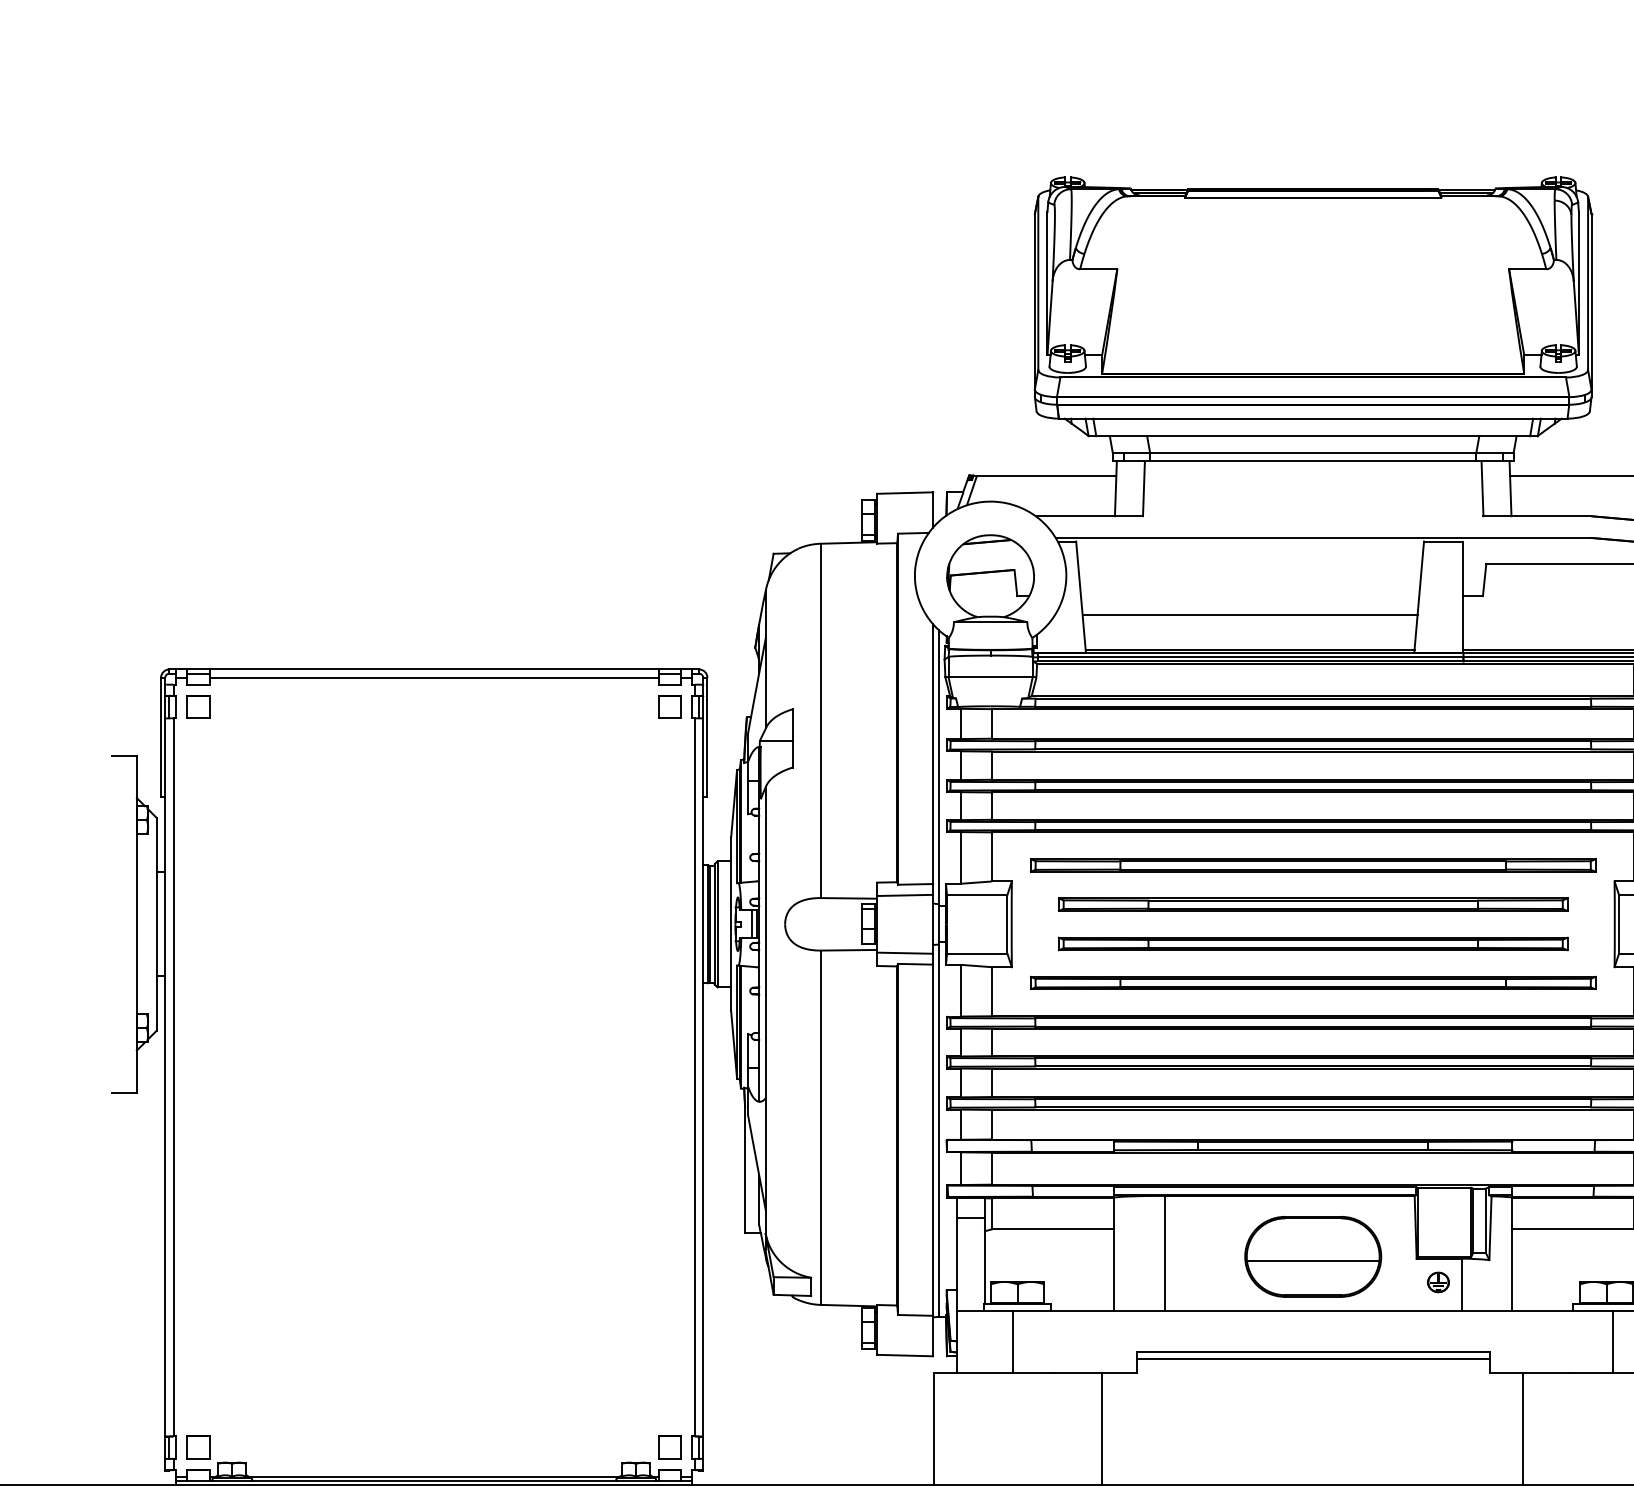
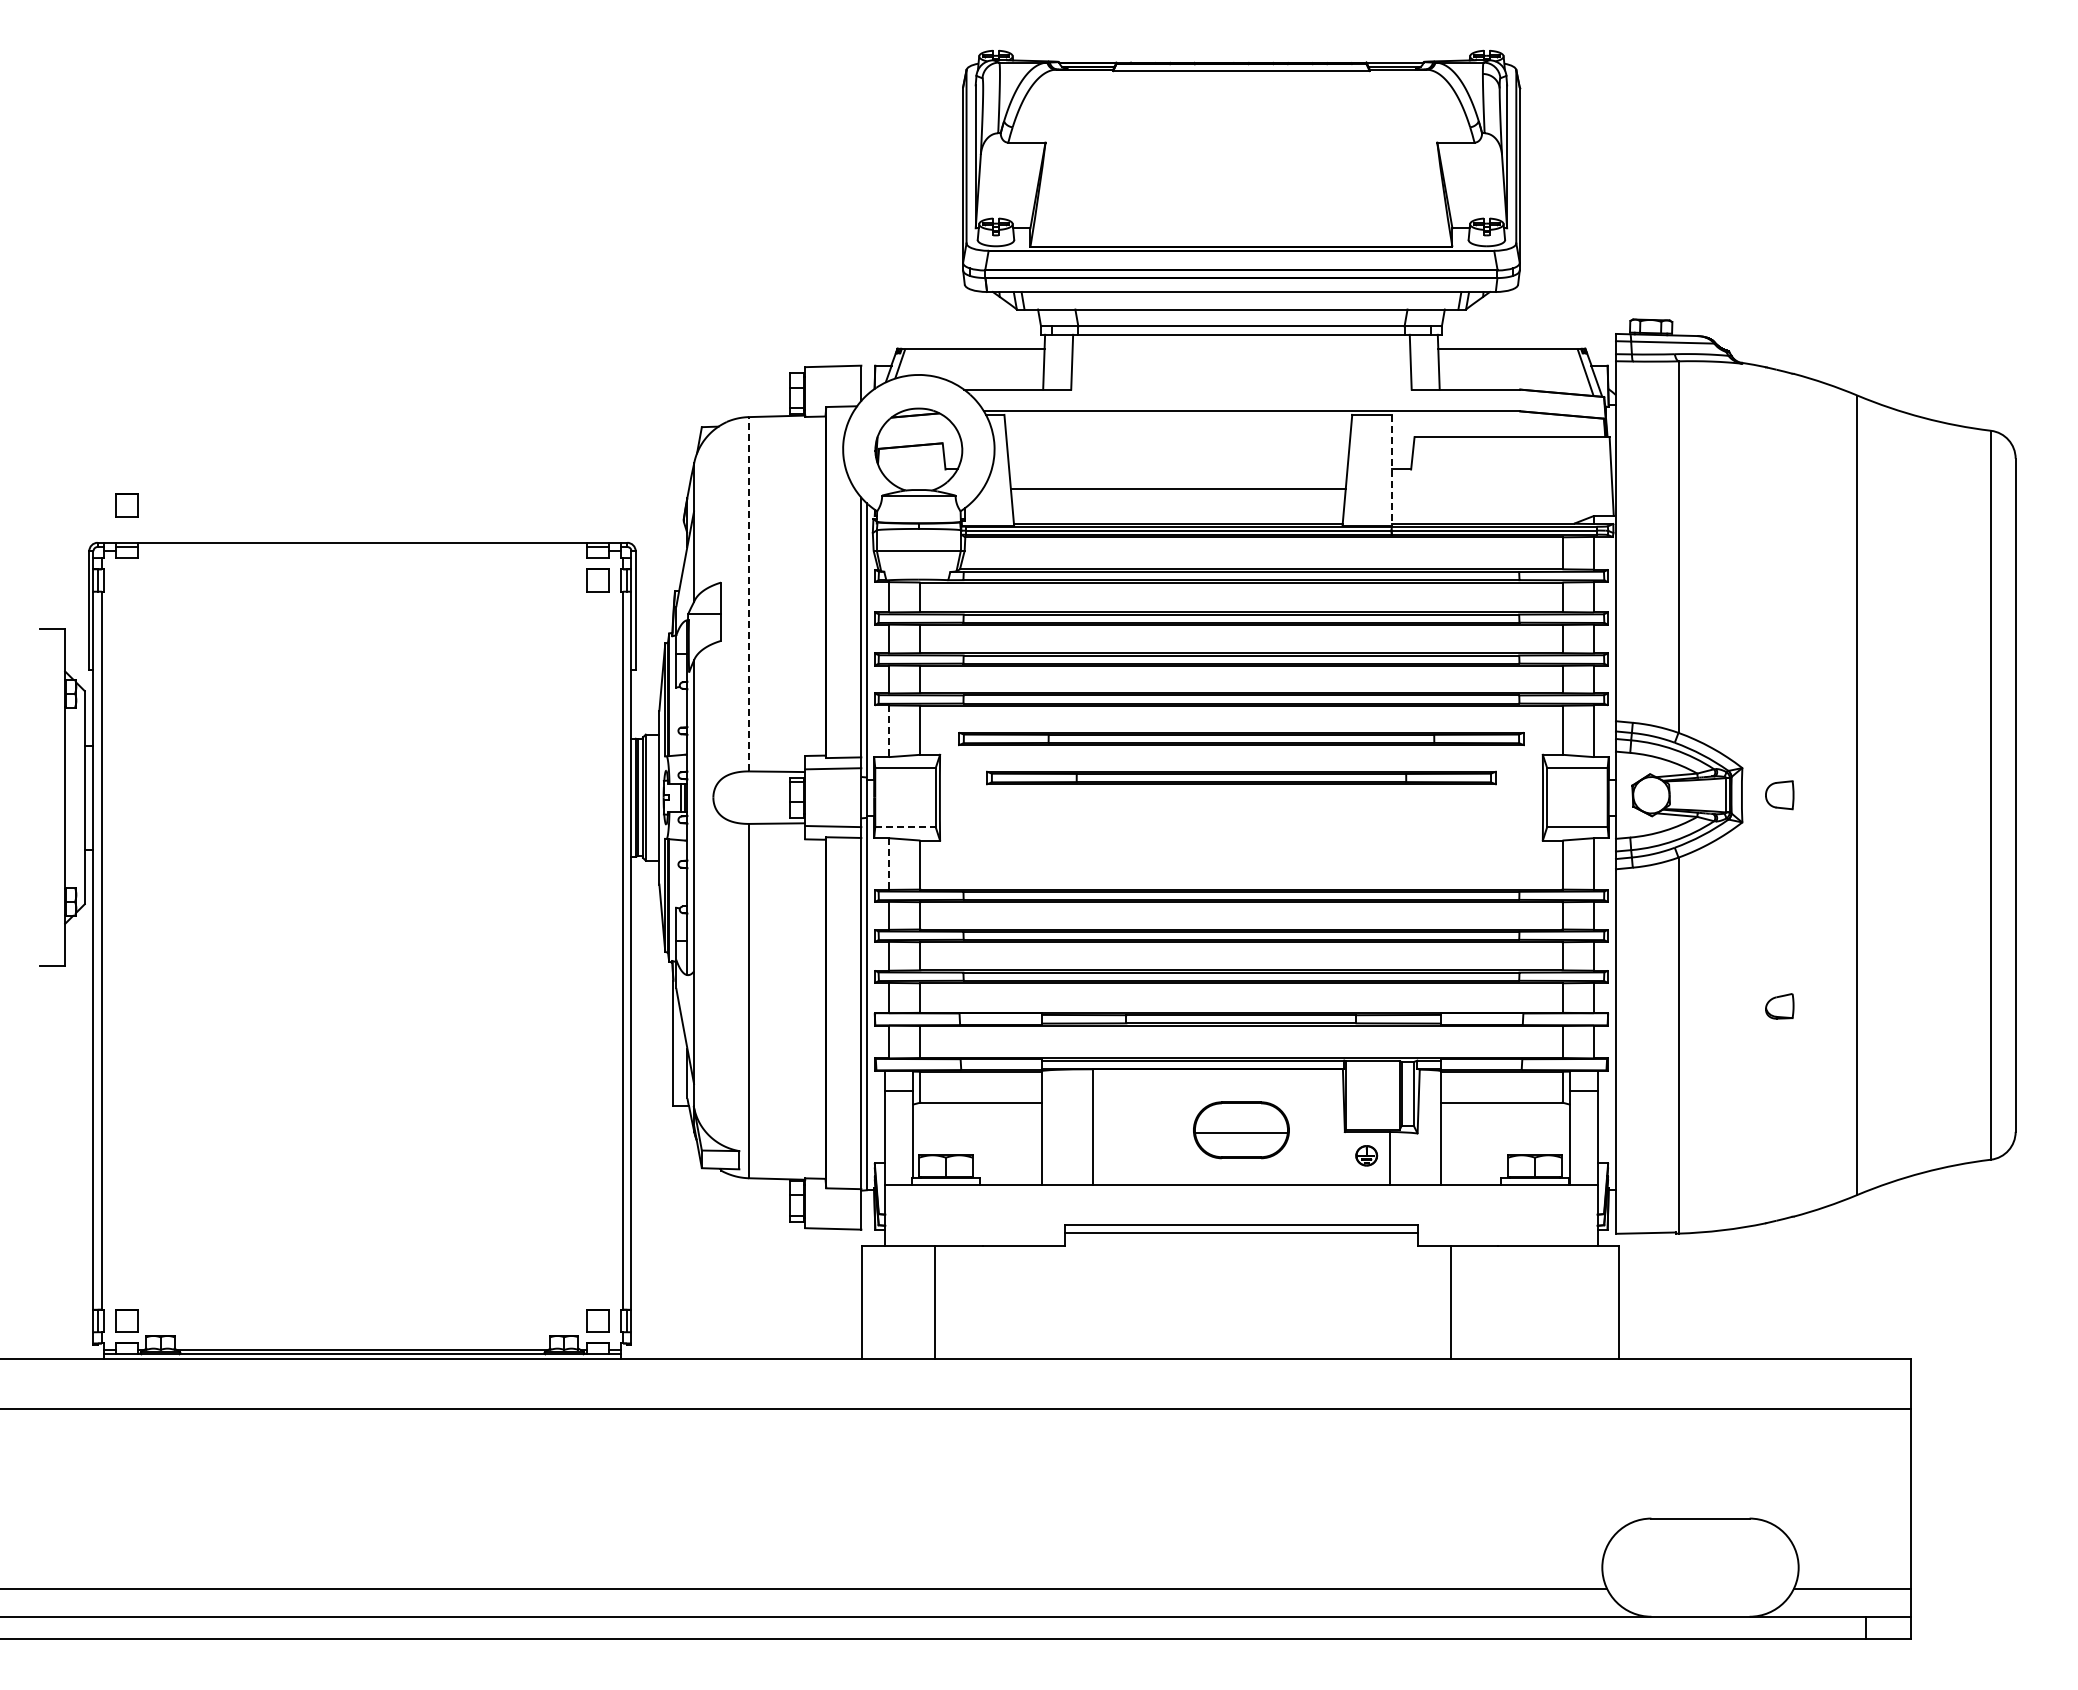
line: (1463, 597) -> (1391, 470), solid -> dashed
line: (434, 678) -> (362, 551), removed
part: (198, 707) -> (126, 505), moved
line: (821, 720) -> (749, 593), solid -> dashed
line: (960, 858) -> (888, 731), solid -> dashed
part: (1313, 944) -> (1241, 817), removed
line: (977, 954) -> (905, 827), solid -> dashed
part: (1313, 983) -> (1241, 856), removed
line: (960, 991) -> (888, 864), solid -> dashed
part: (1313, 1257) -> (1241, 1130), size x0.7
line: (1013, 1342) -> (941, 1215), removed
line: (1613, 1342) -> (1541, 1215), removed
line: (1102, 1429) -> (935, 1302), moved

